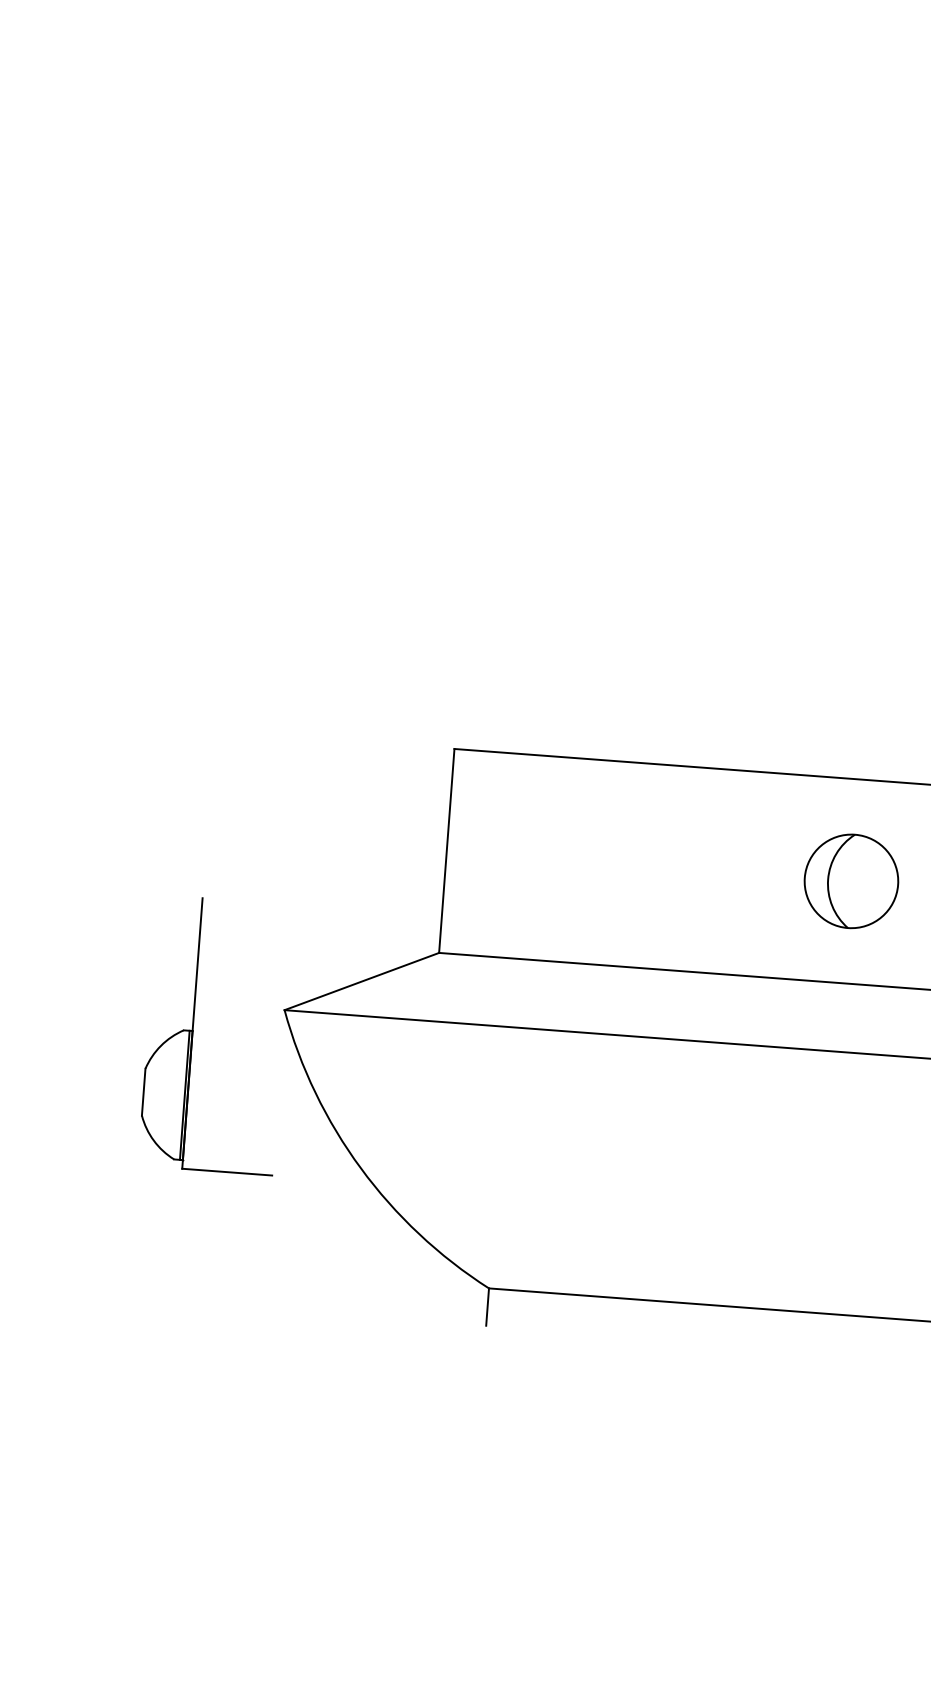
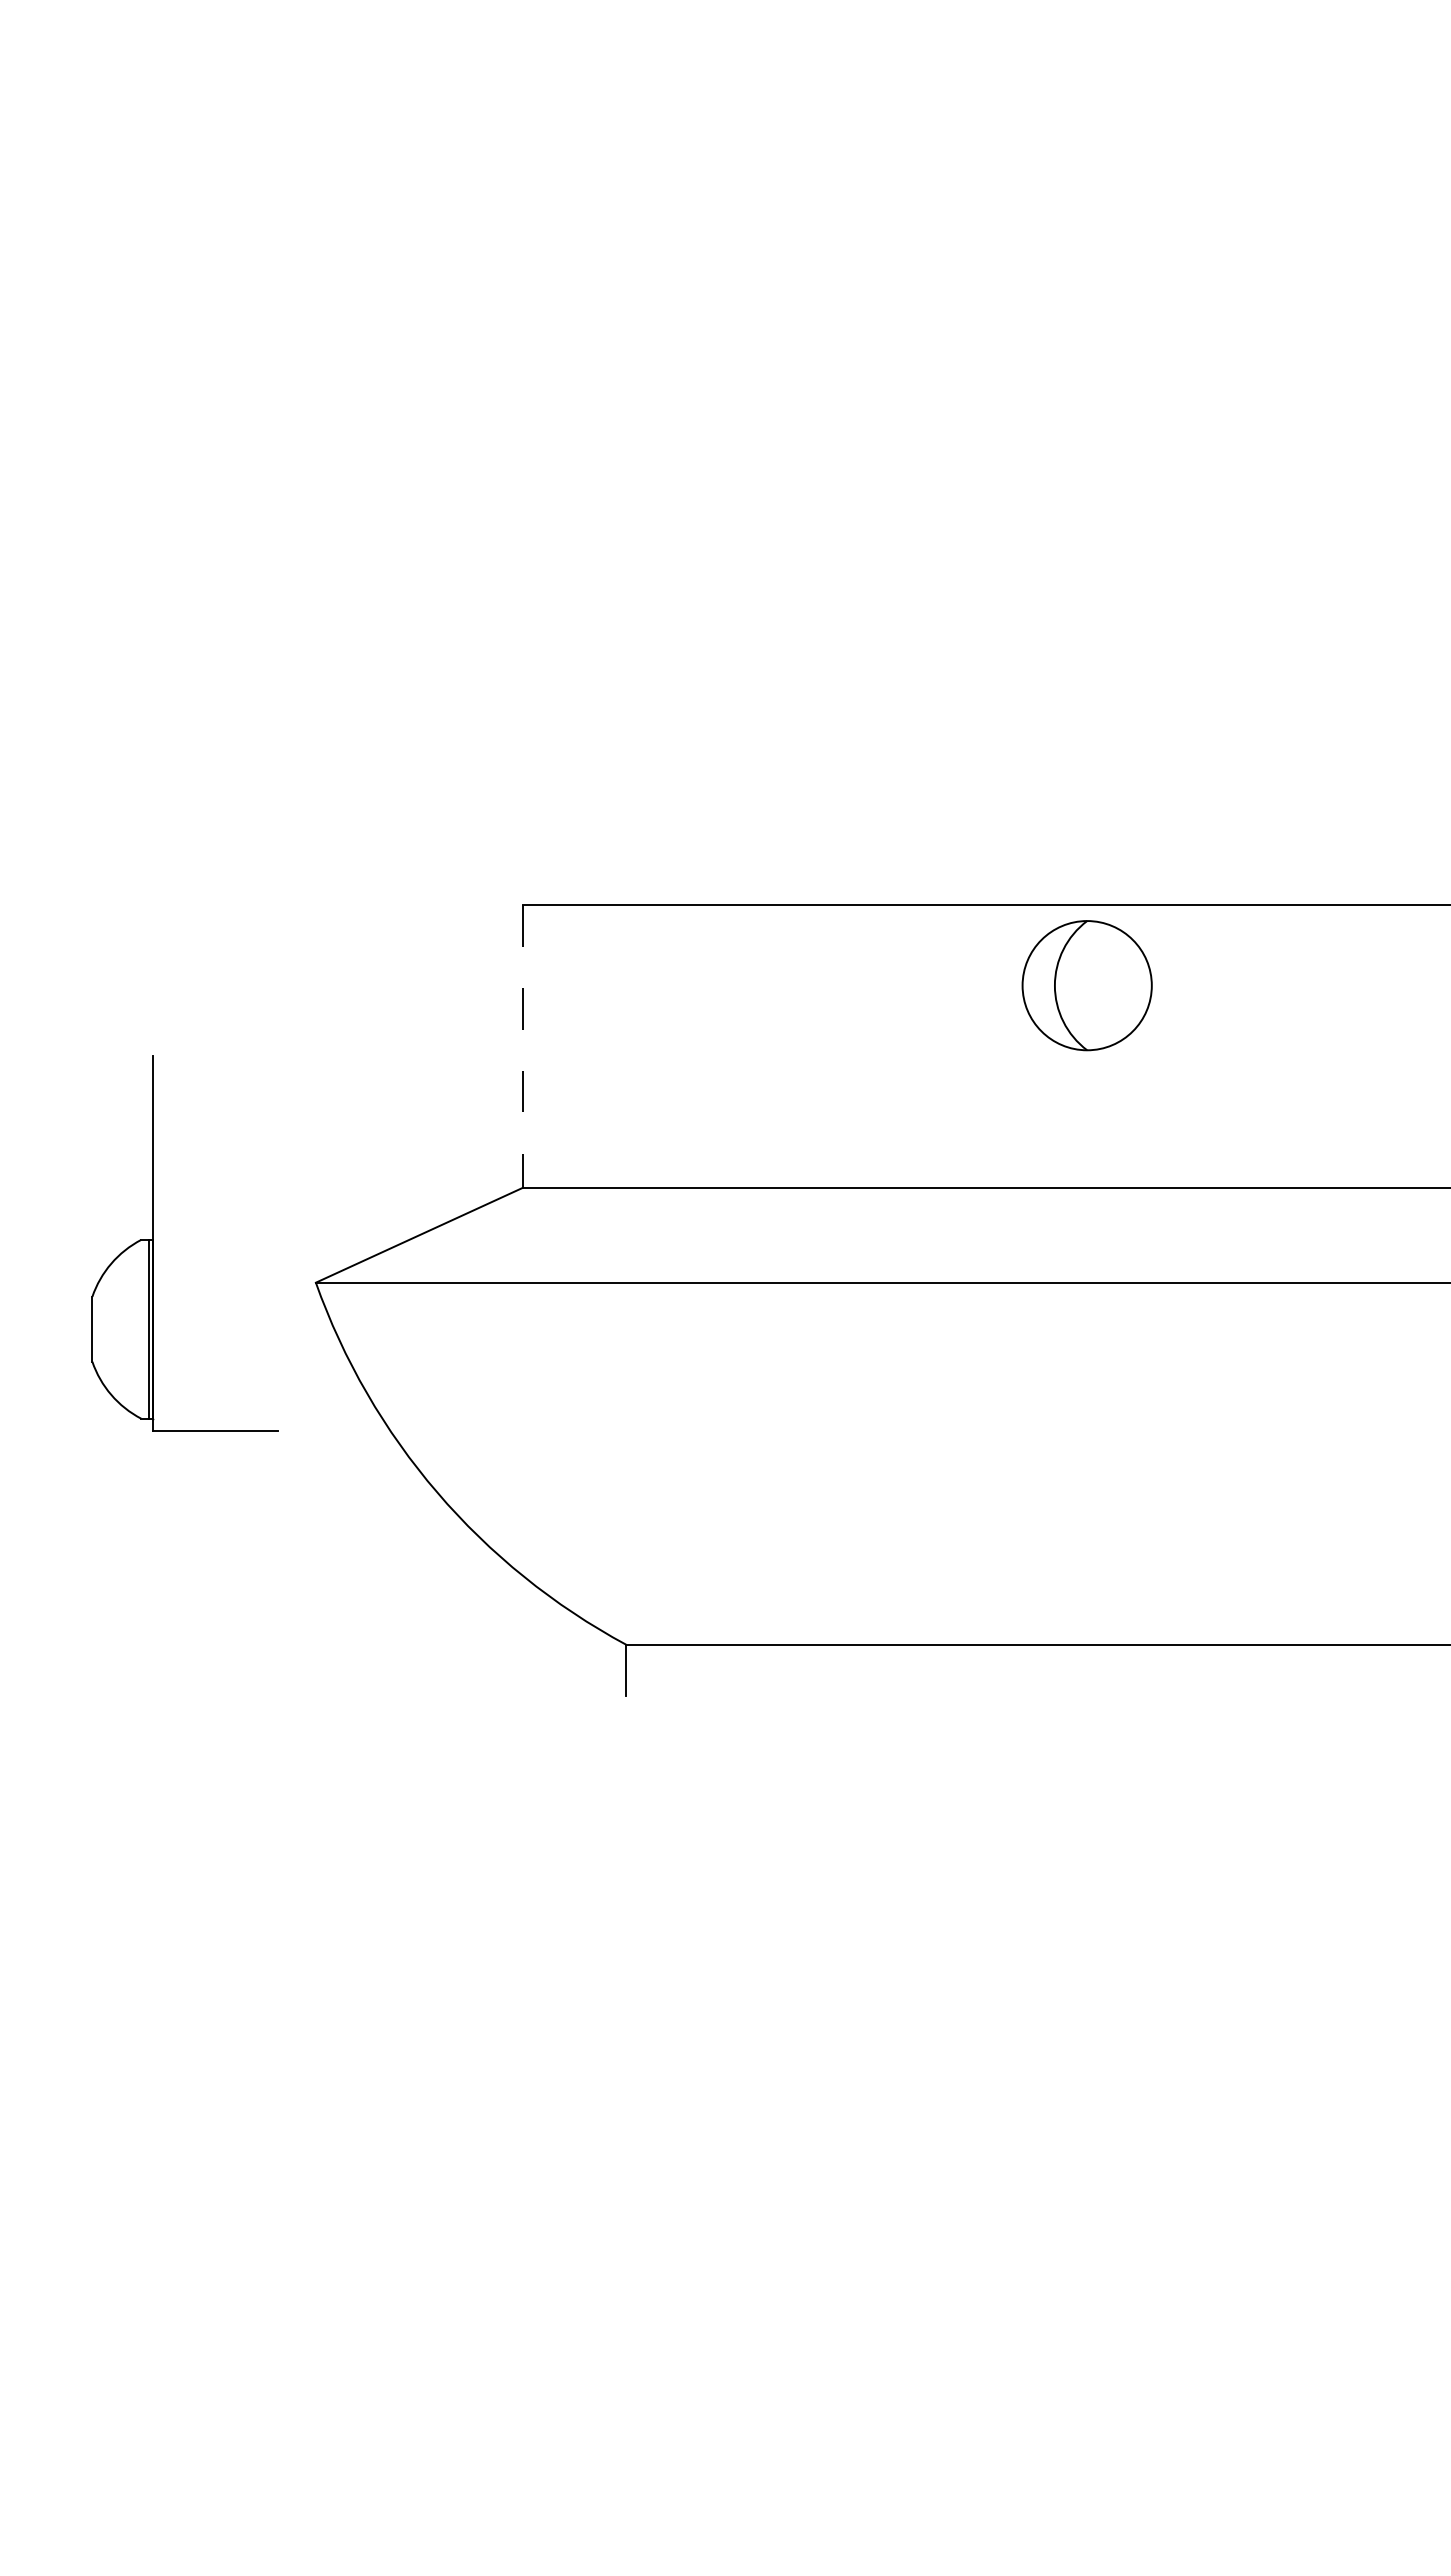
line: (446, 851) -> (522, 1047), solid -> dashed
part: (850, 881) -> (1086, 985), moved
part: (192, 1033) -> (153, 1243), moved

